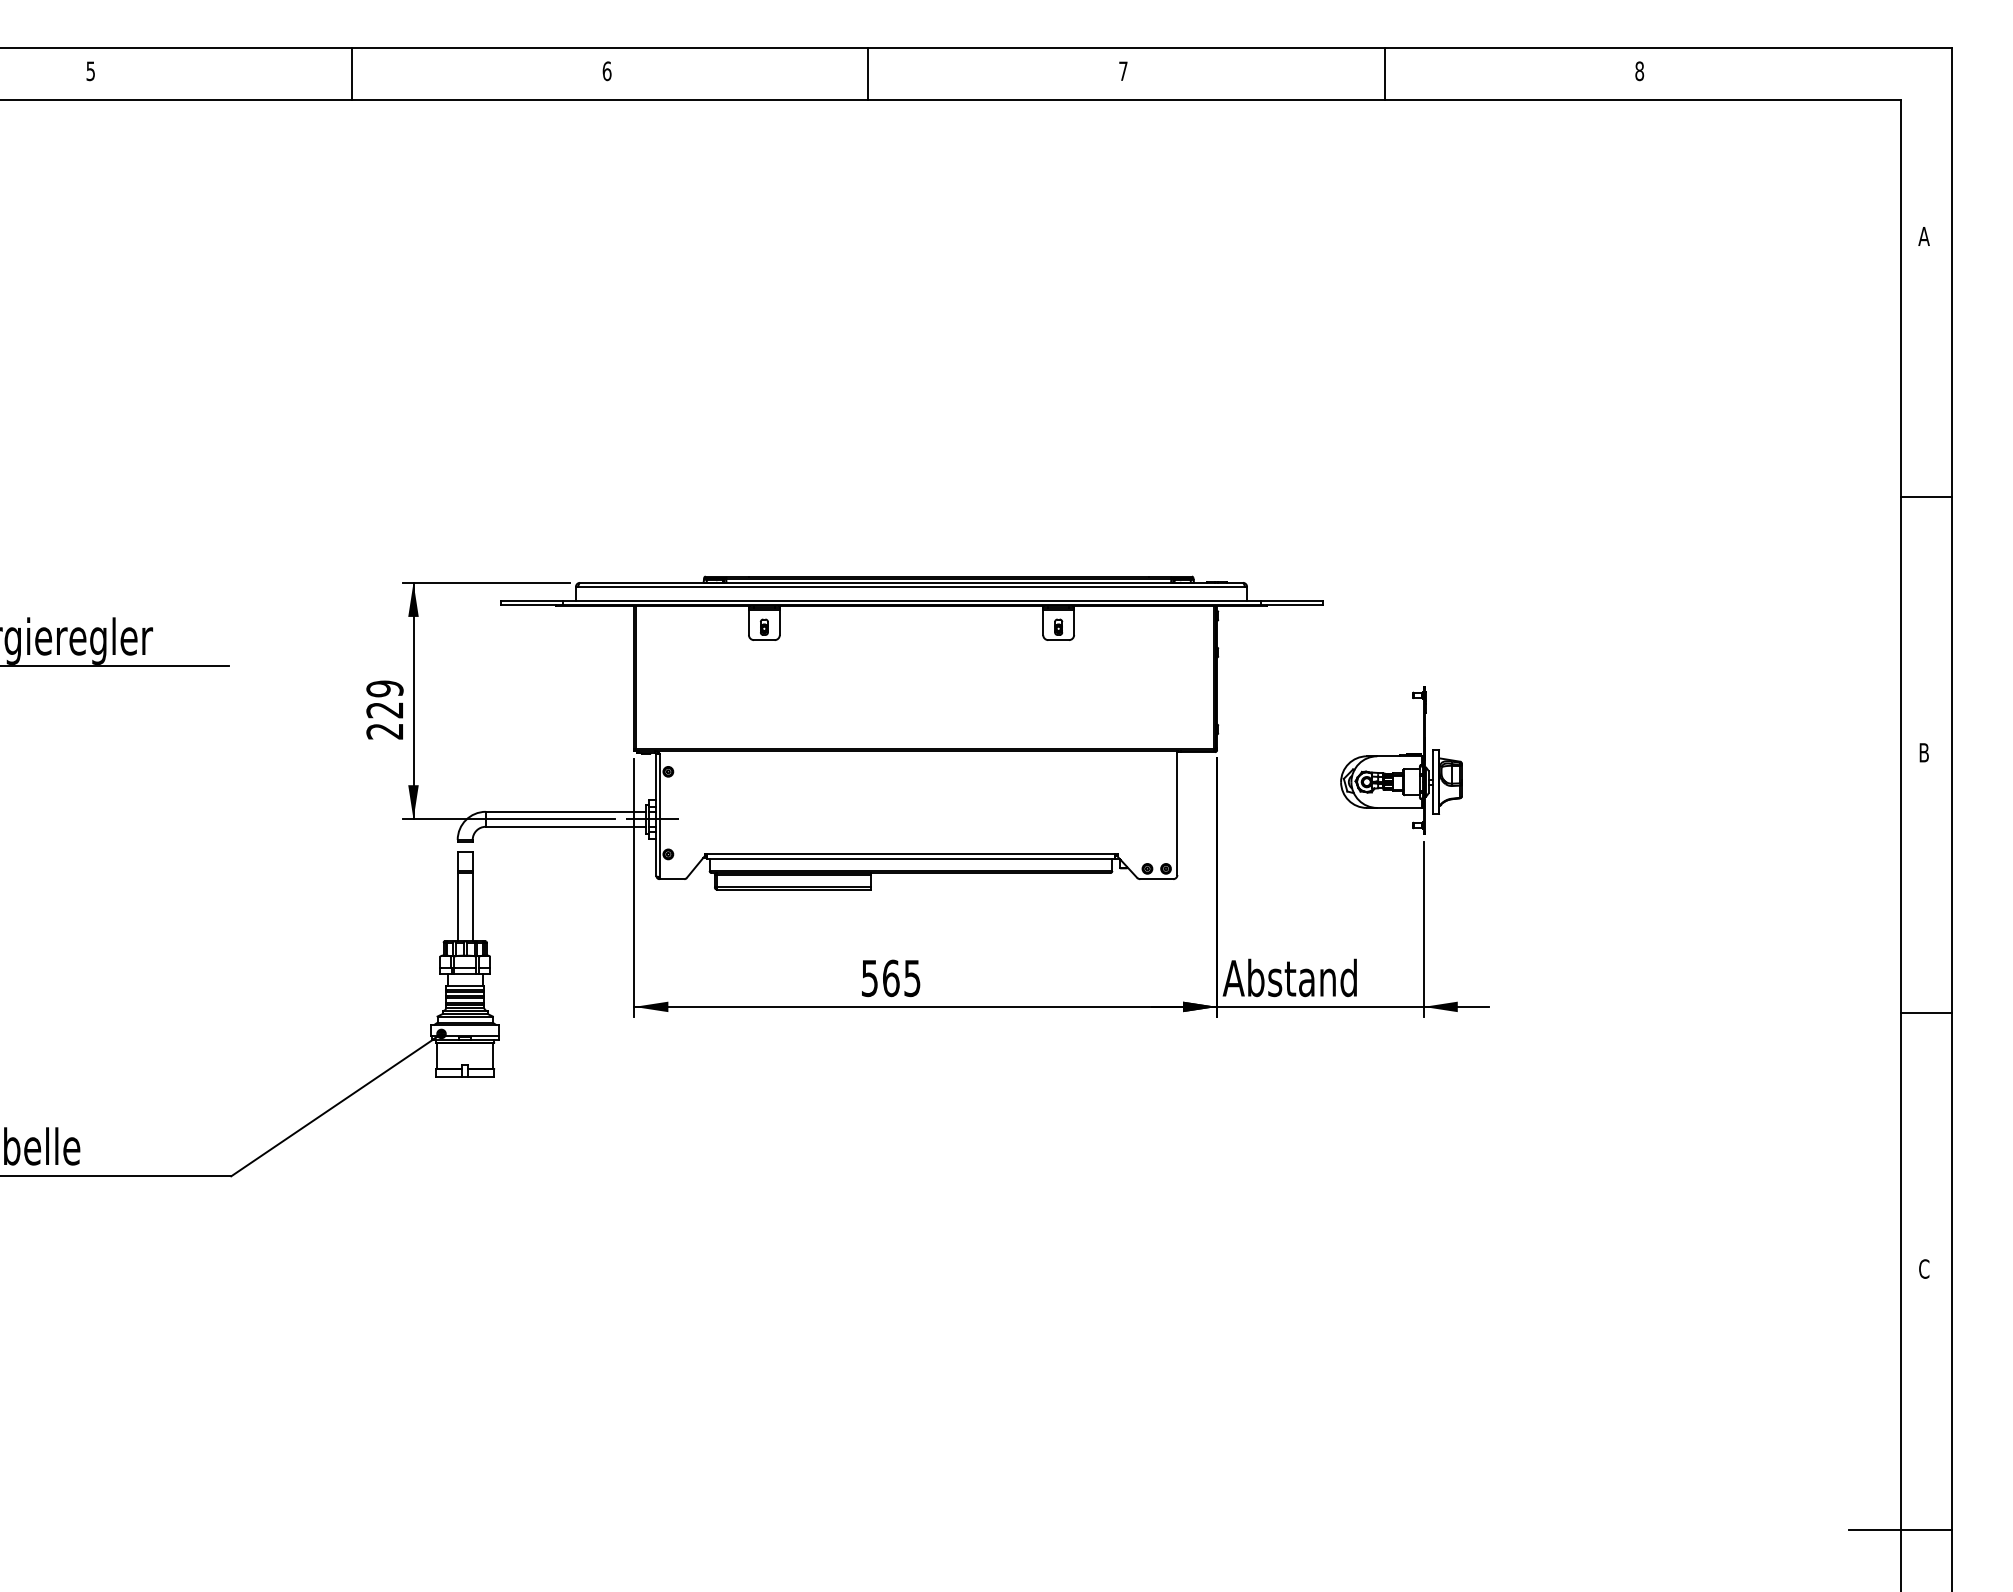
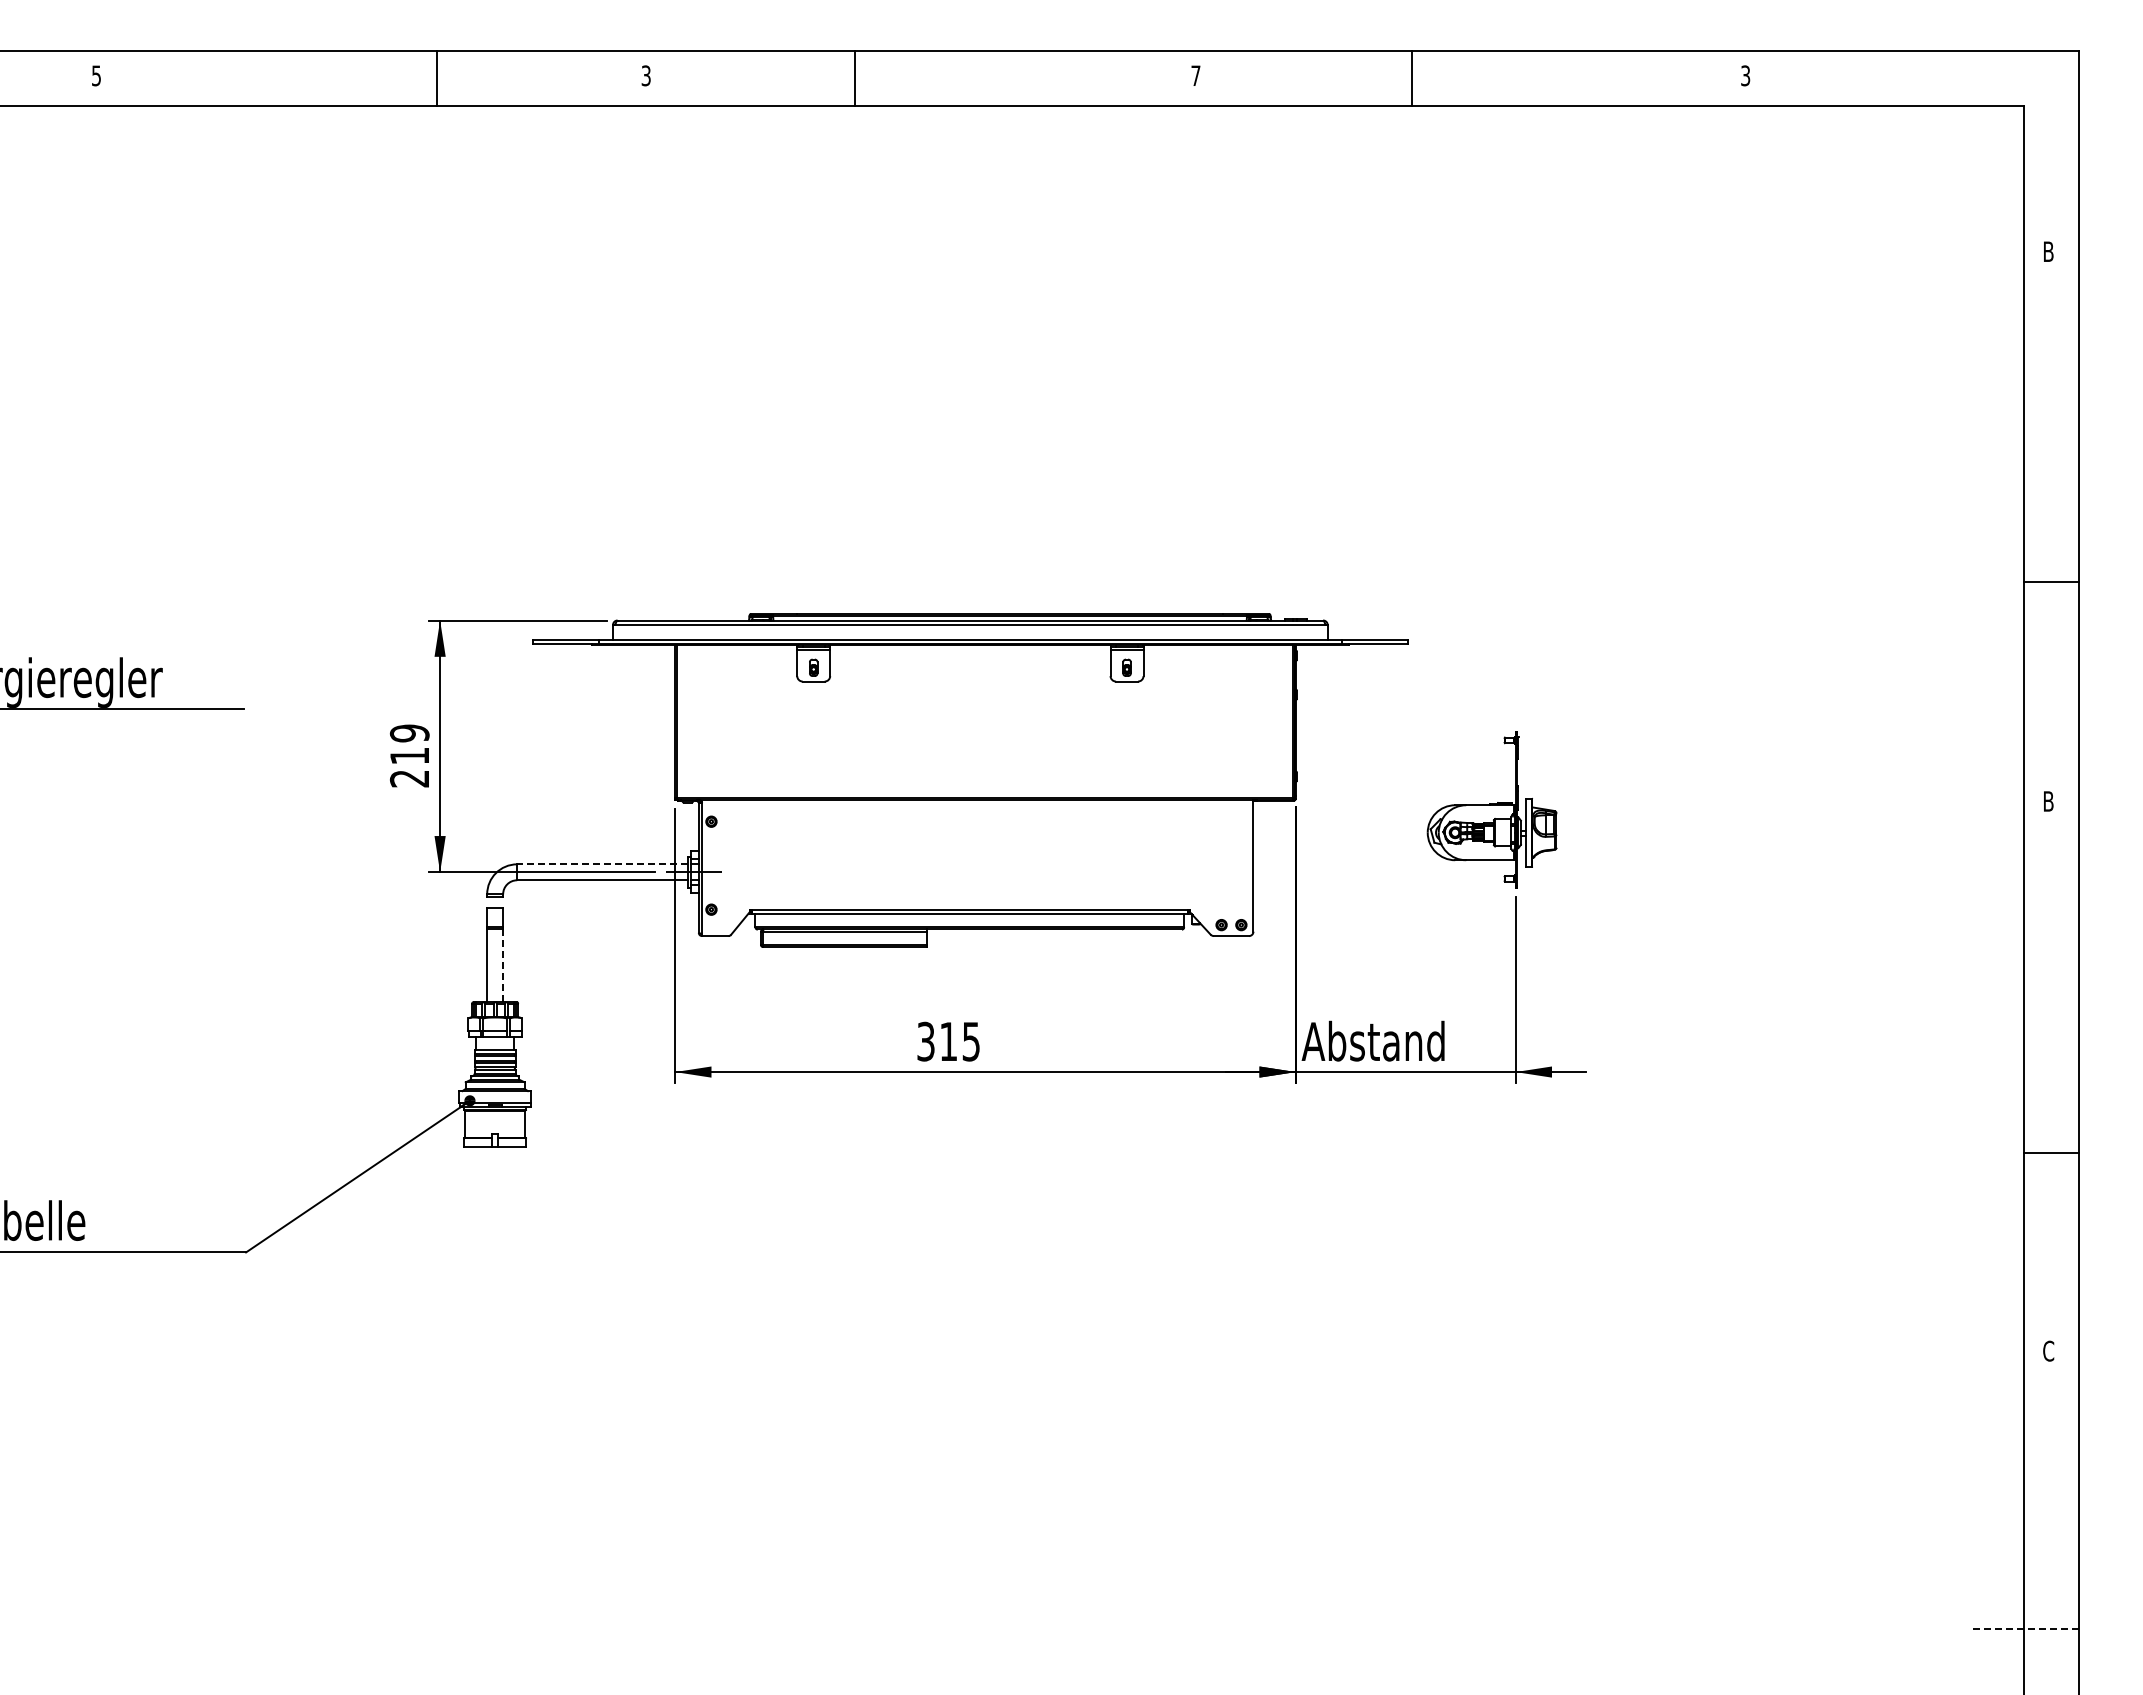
text: (607, 70) -> (646, 75), 6 -> 3
text: (1639, 70) -> (1745, 75), 8 -> 3
line: (351, 73) -> (436, 78), moved
line: (868, 73) -> (855, 78), moved
line: (1384, 73) -> (1412, 78), moved
text: (1924, 236) -> (2048, 251), A -> B
line: (1925, 497) -> (2050, 582), moved
text: (383, 710) -> (408, 756), 229 -> 219
line: (566, 811) -> (602, 864), solid -> dashed
line: (473, 906) -> (503, 965), solid -> dashed
text: (880, 978) -> (937, 1041), 565 -> 315
line: (1925, 1013) -> (2050, 1153), moved
line: (1900, 1529) -> (2023, 1628), solid -> dashed

